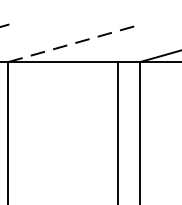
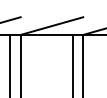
line: (73, 44) -> (51, 26), dashed -> solid

